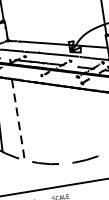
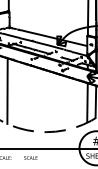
line: (18, 120) -> (7, 91), dashed -> solid

